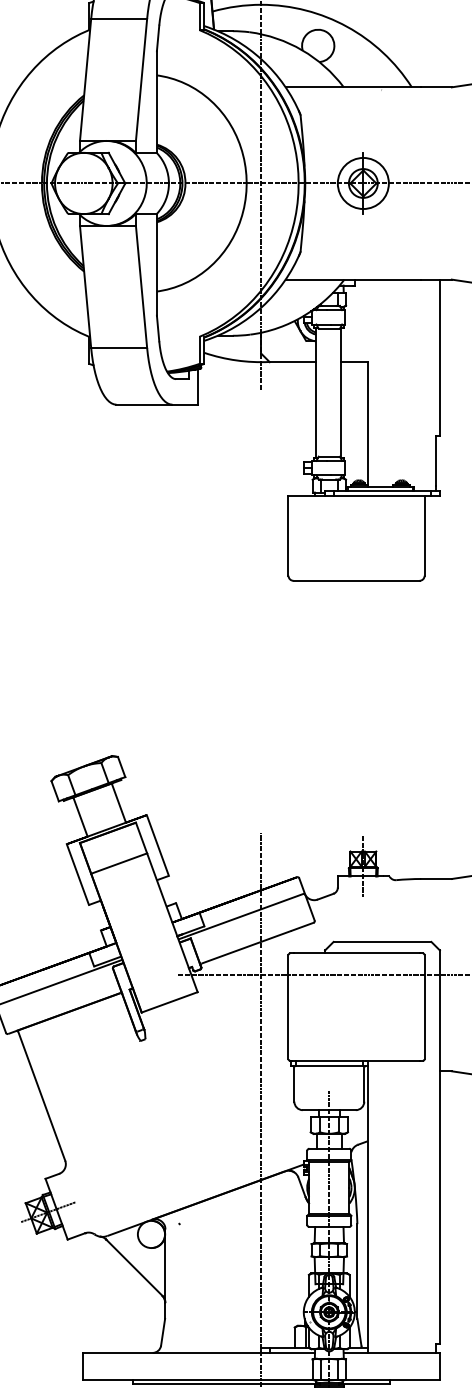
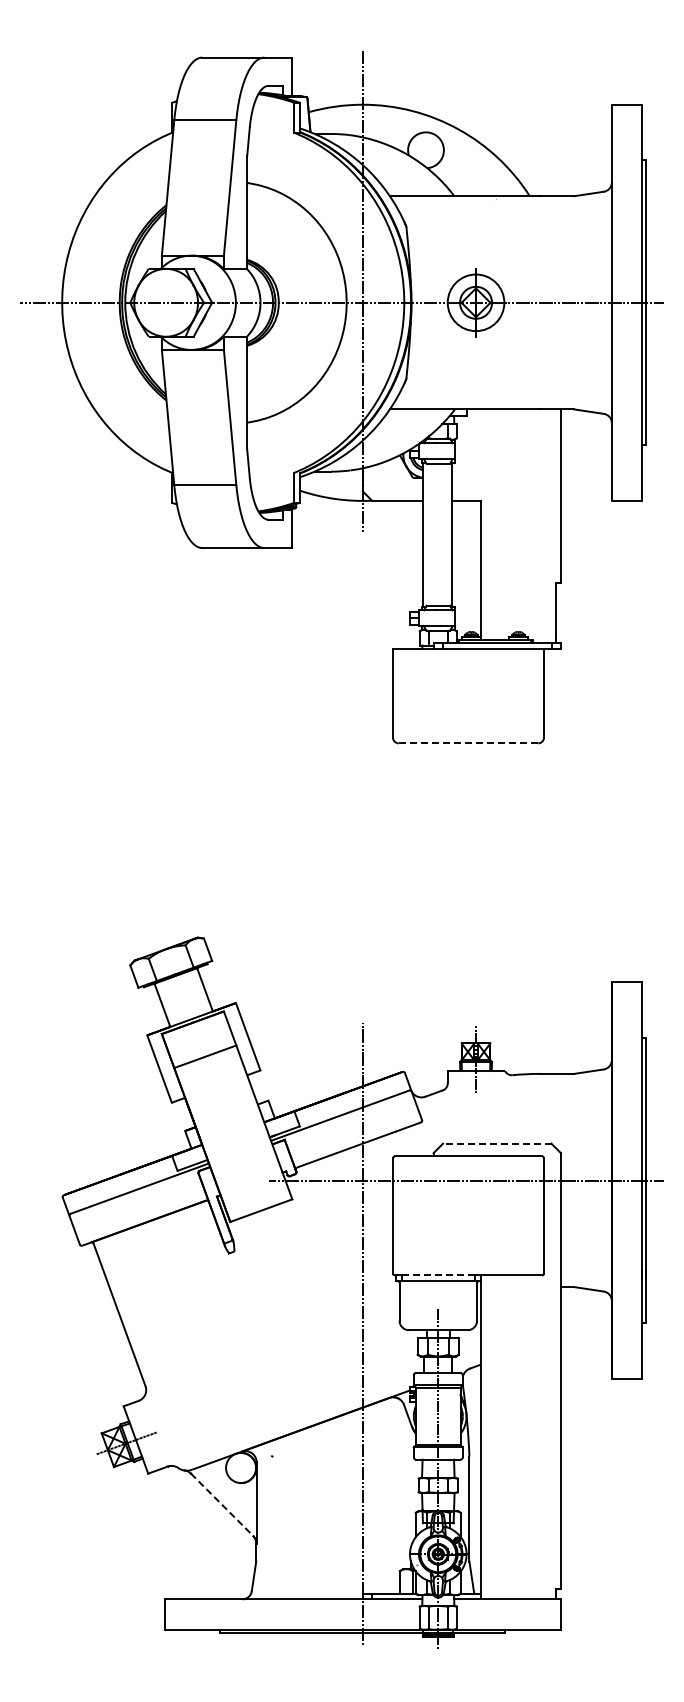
line: (356, 580) -> (468, 743), solid -> dashed
line: (381, 941) -> (496, 1143), solid -> dashed
line: (329, 1060) -> (438, 1275), solid -> dashed
line: (134, 1268) -> (222, 1505), solid -> dashed

